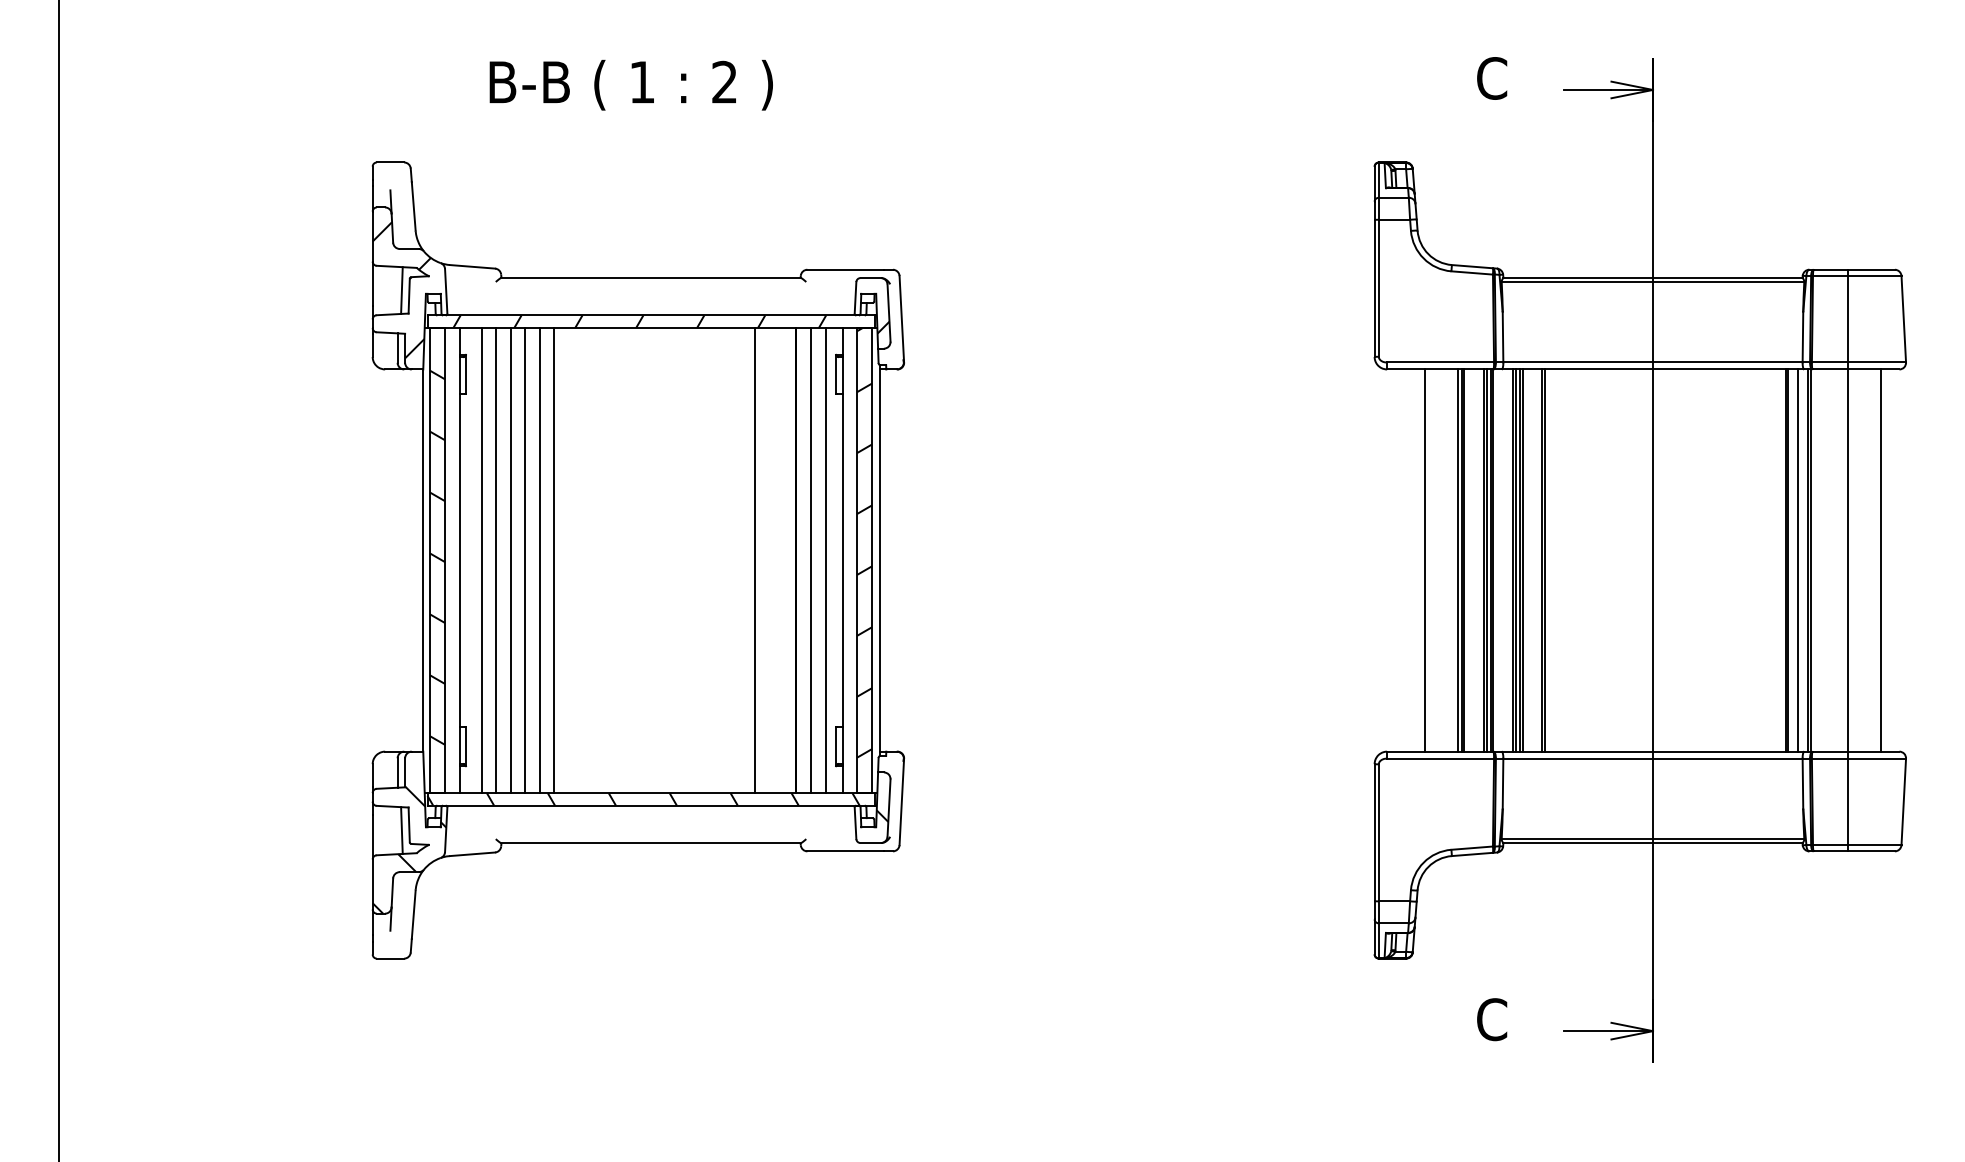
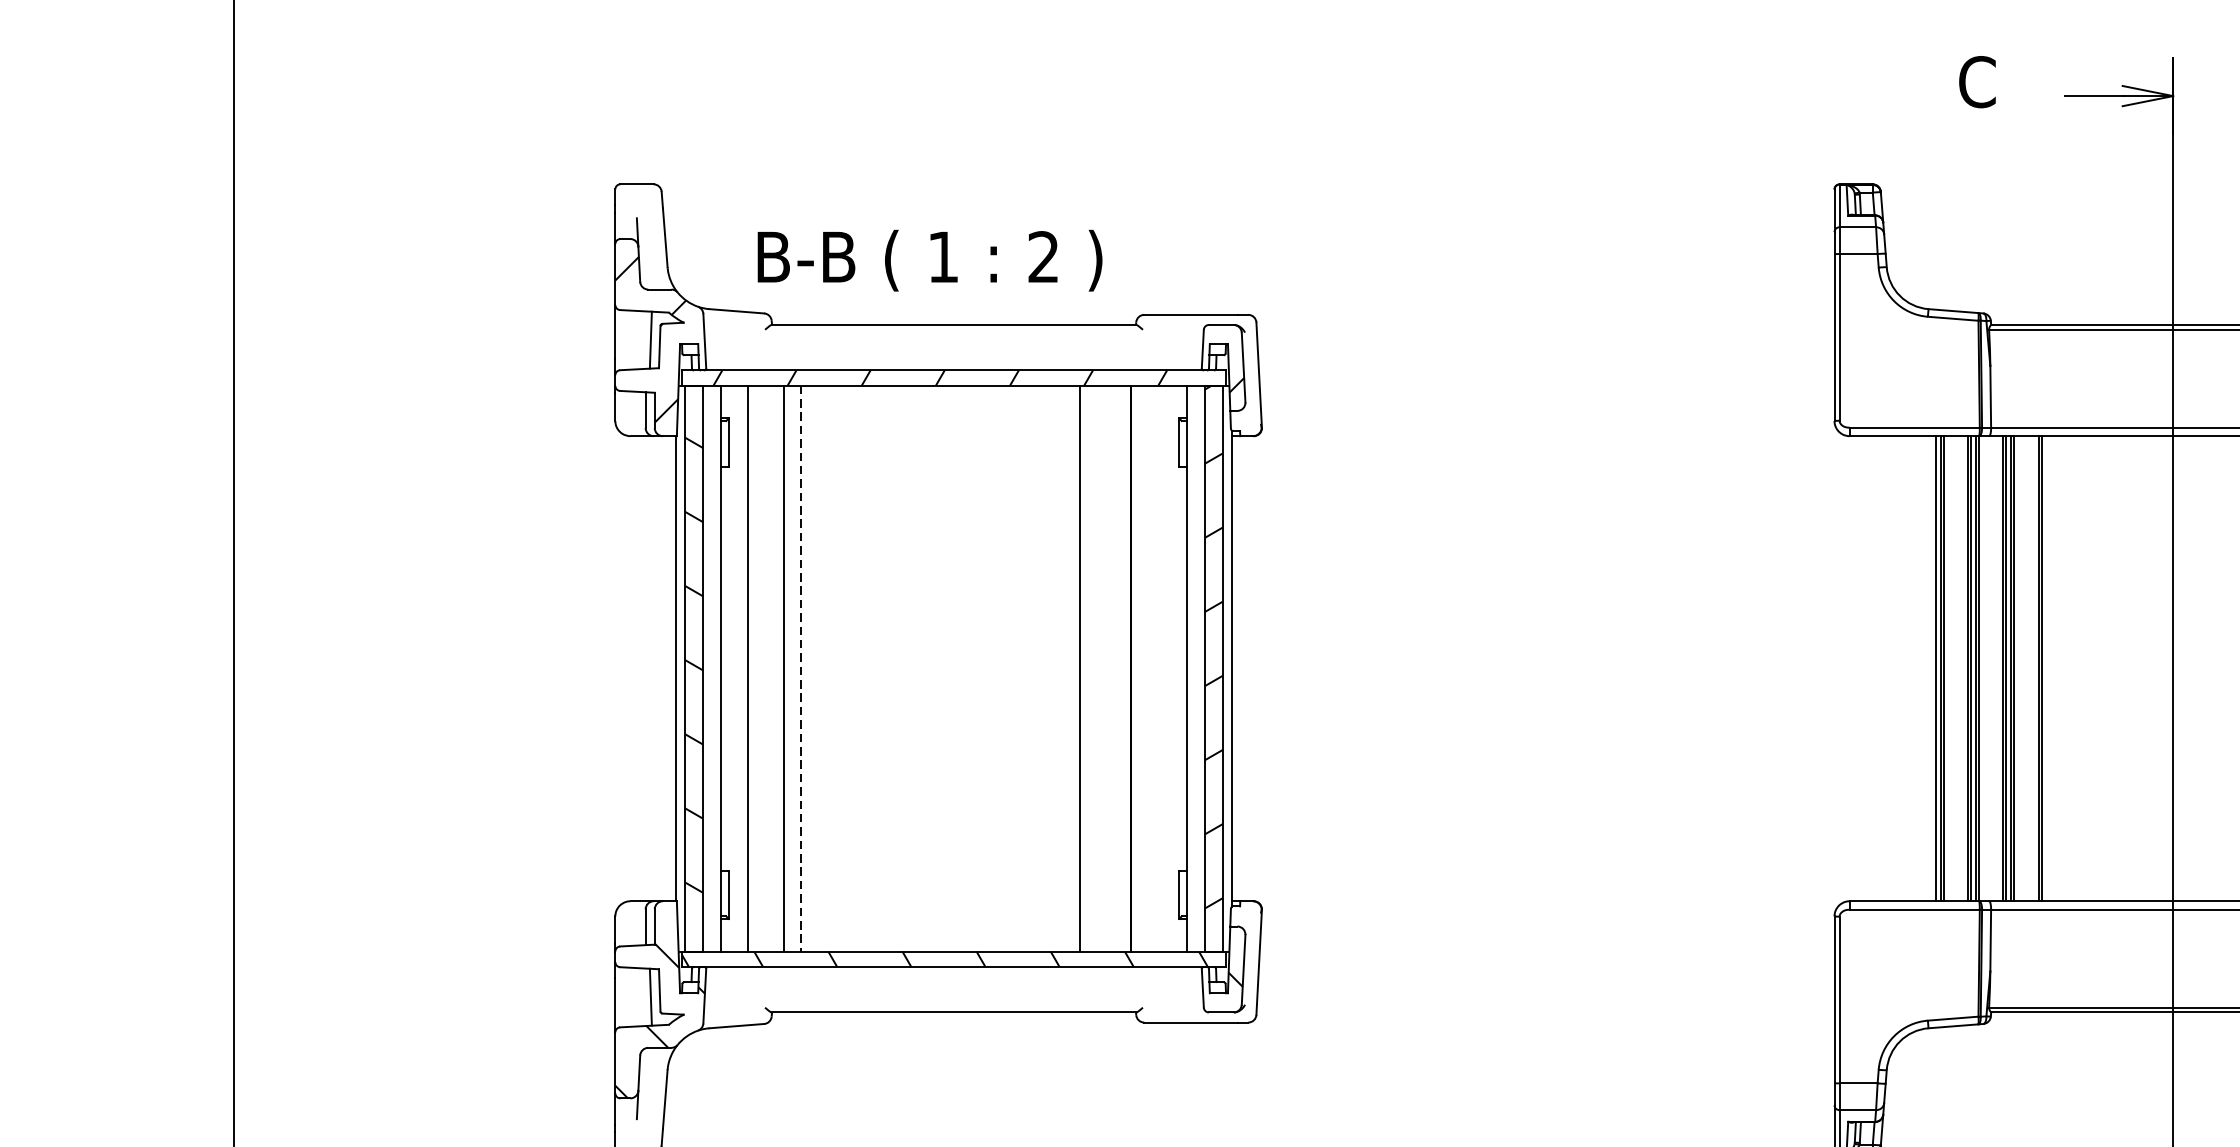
text: (630, 84) -> (929, 259), moved
line: (496, 560) -> (765, 668), removed
line: (525, 560) -> (801, 668), solid -> dashed
line: (540, 560) -> (819, 668), removed
line: (554, 560) -> (836, 668), removed
line: (811, 560) -> (1149, 668), removed
line: (825, 560) -> (1166, 668), removed
line: (1424, 560) -> (1895, 668), removed

